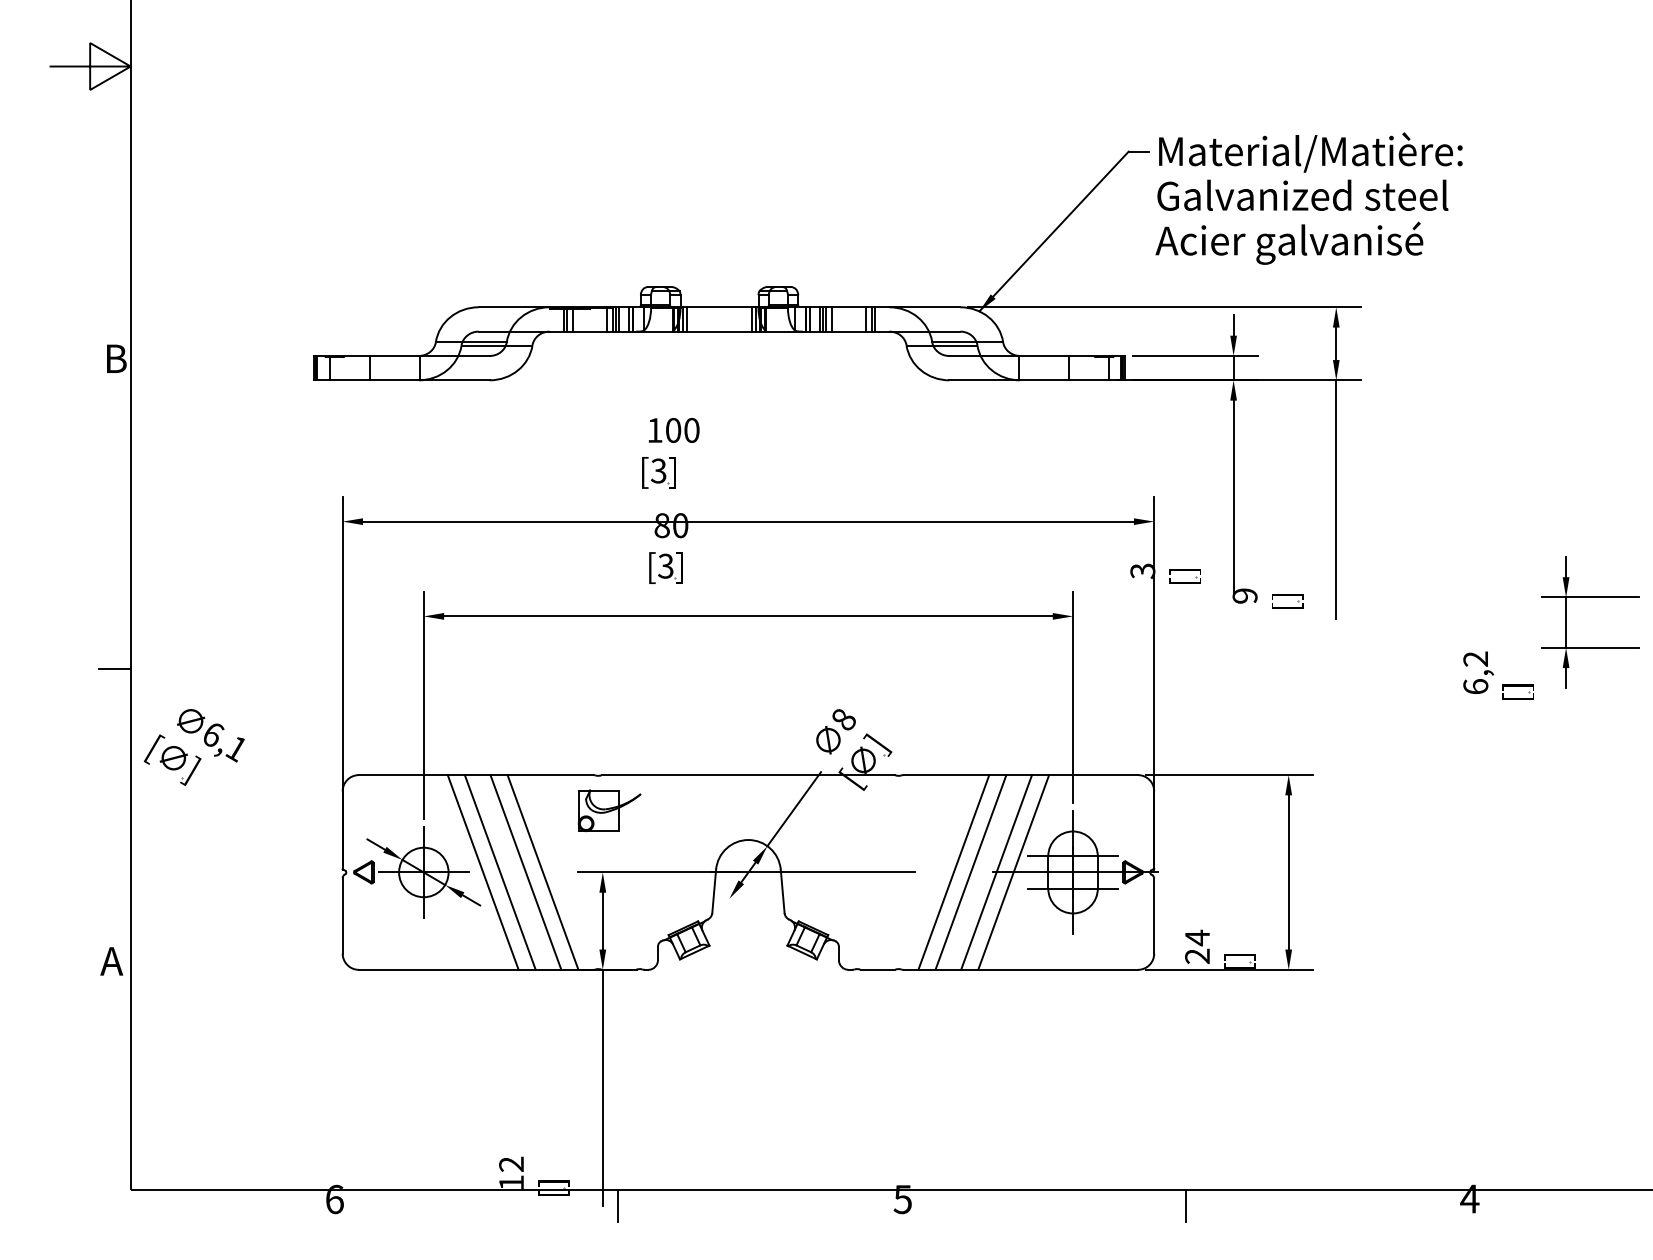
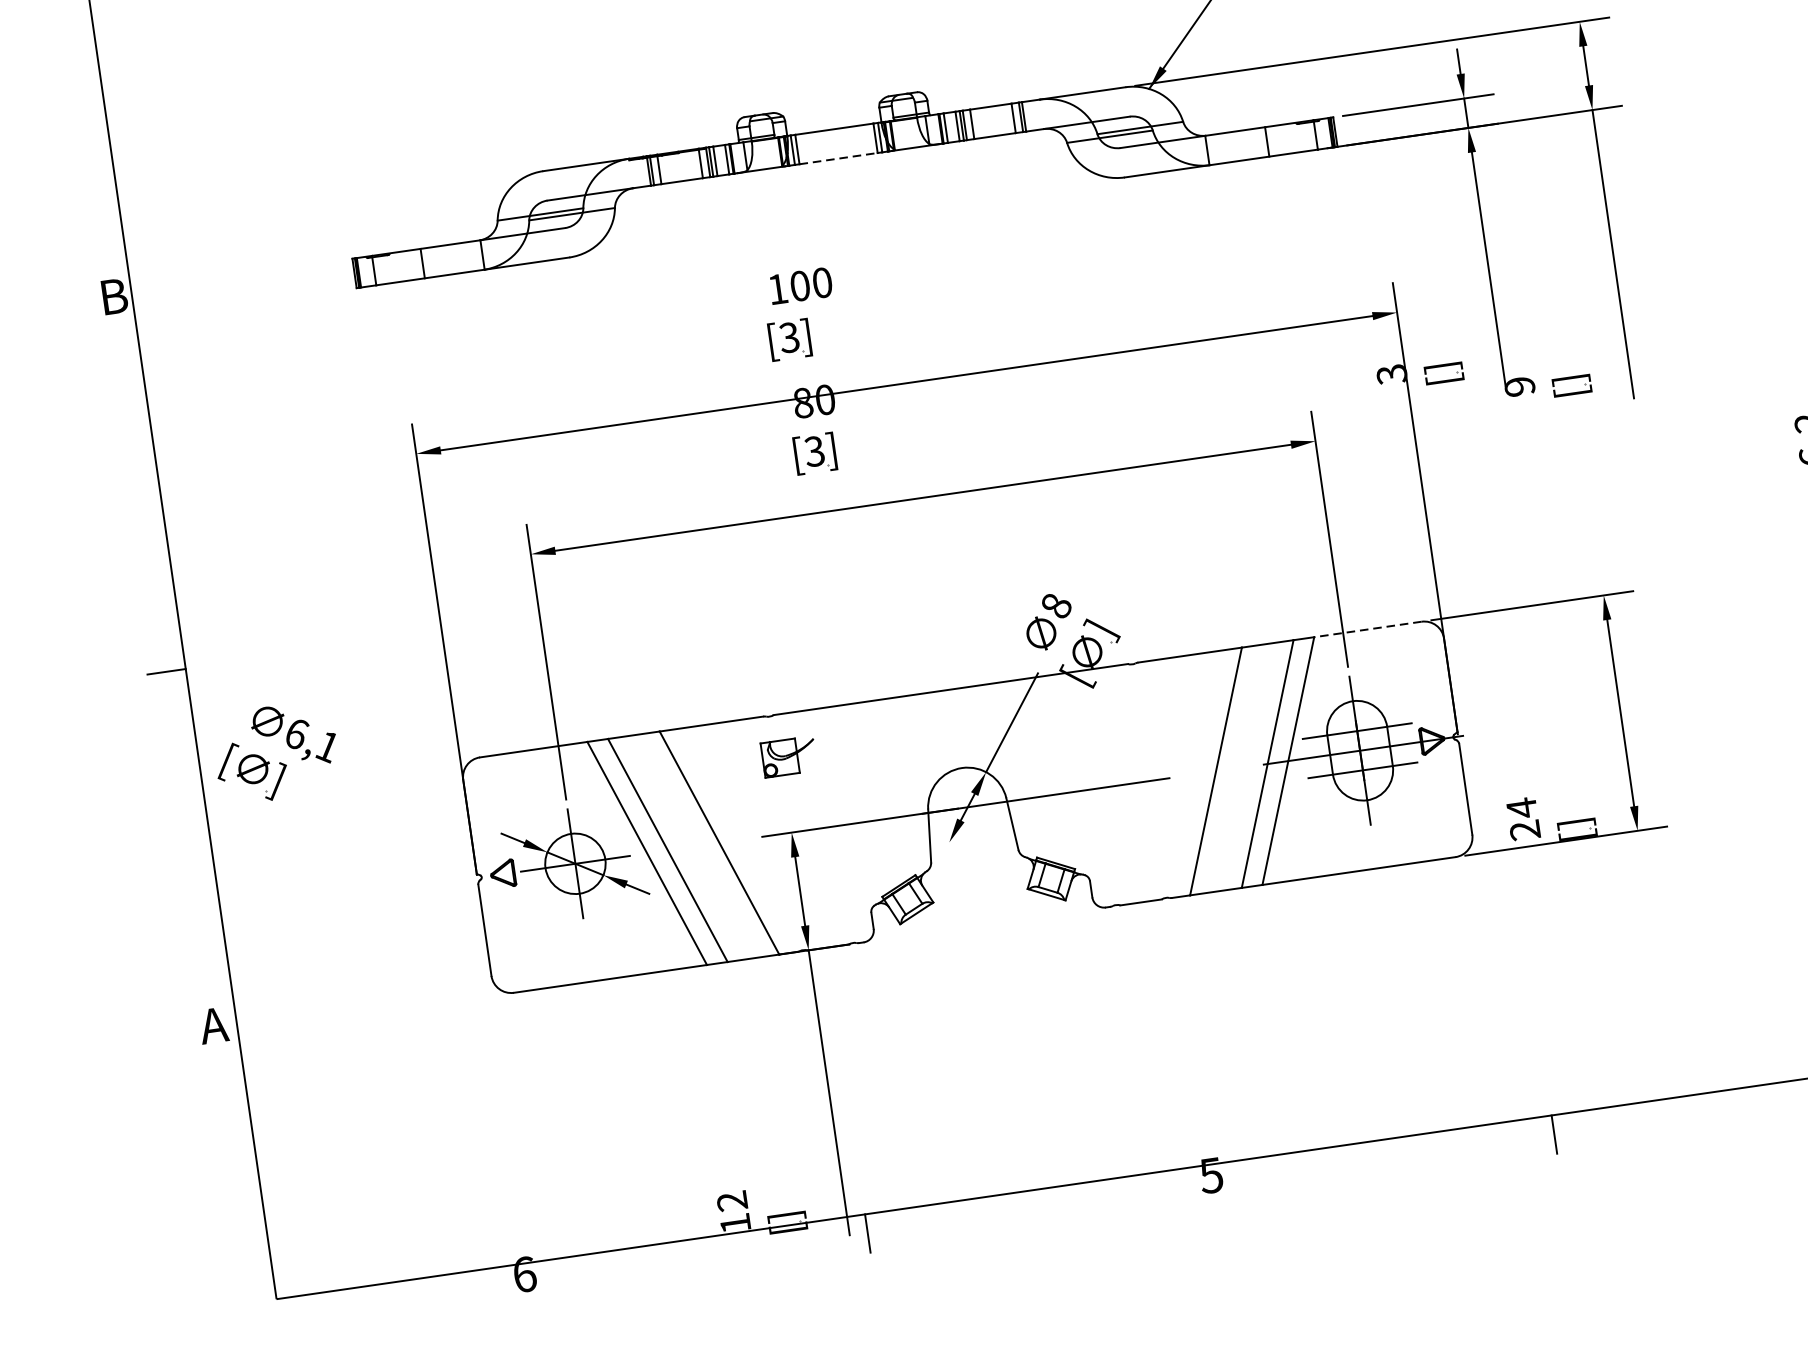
line: (720, 331) -> (839, 158), solid -> dashed
line: (1093, 775) -> (1367, 629), solid -> dashed
part: (609, 810) -> (789, 756), size x0.7
line: (525, 872) -> (698, 846), removed
line: (970, 872) -> (1236, 768), removed

